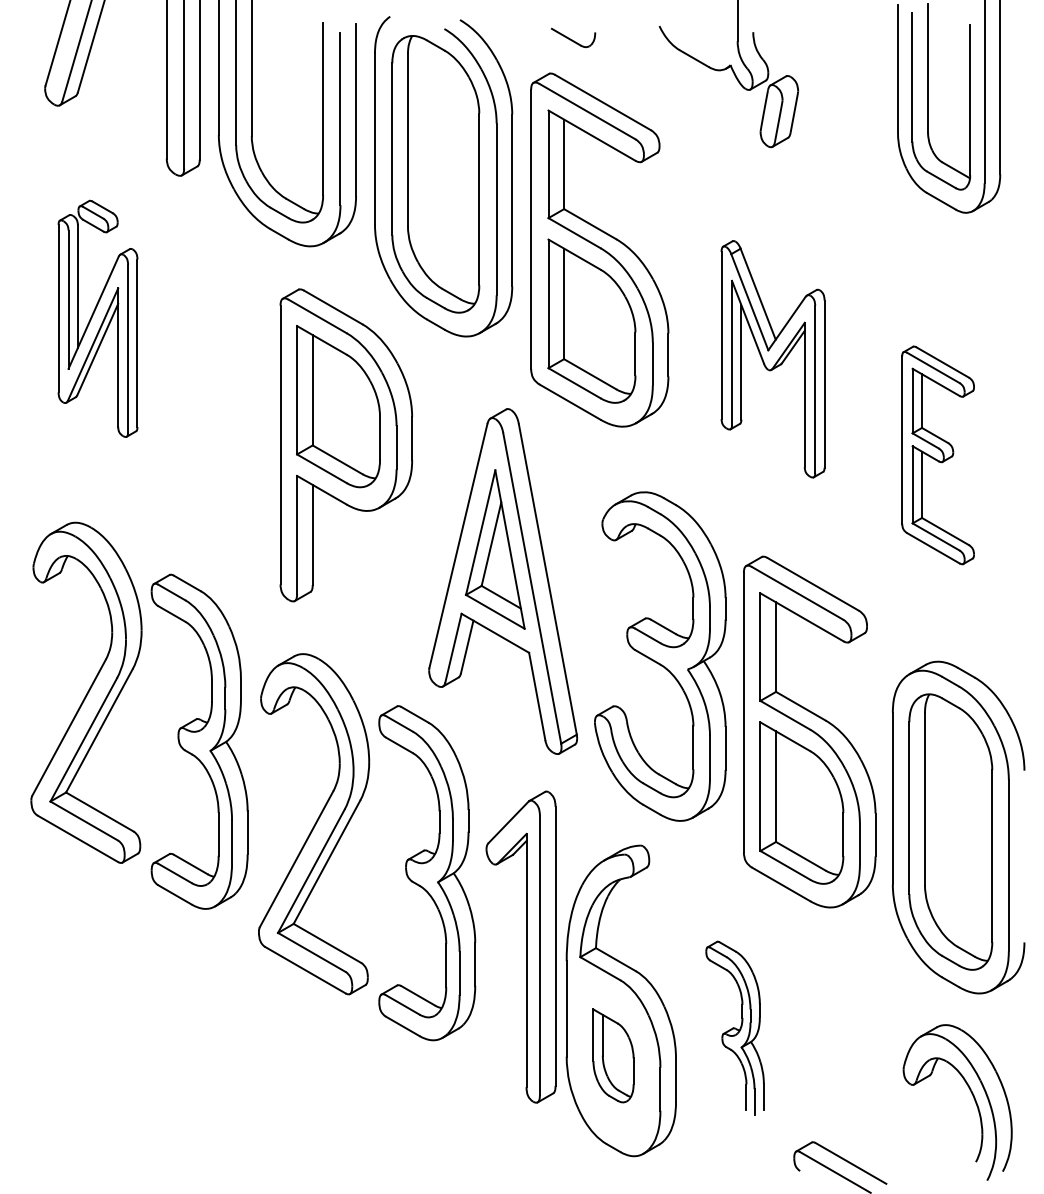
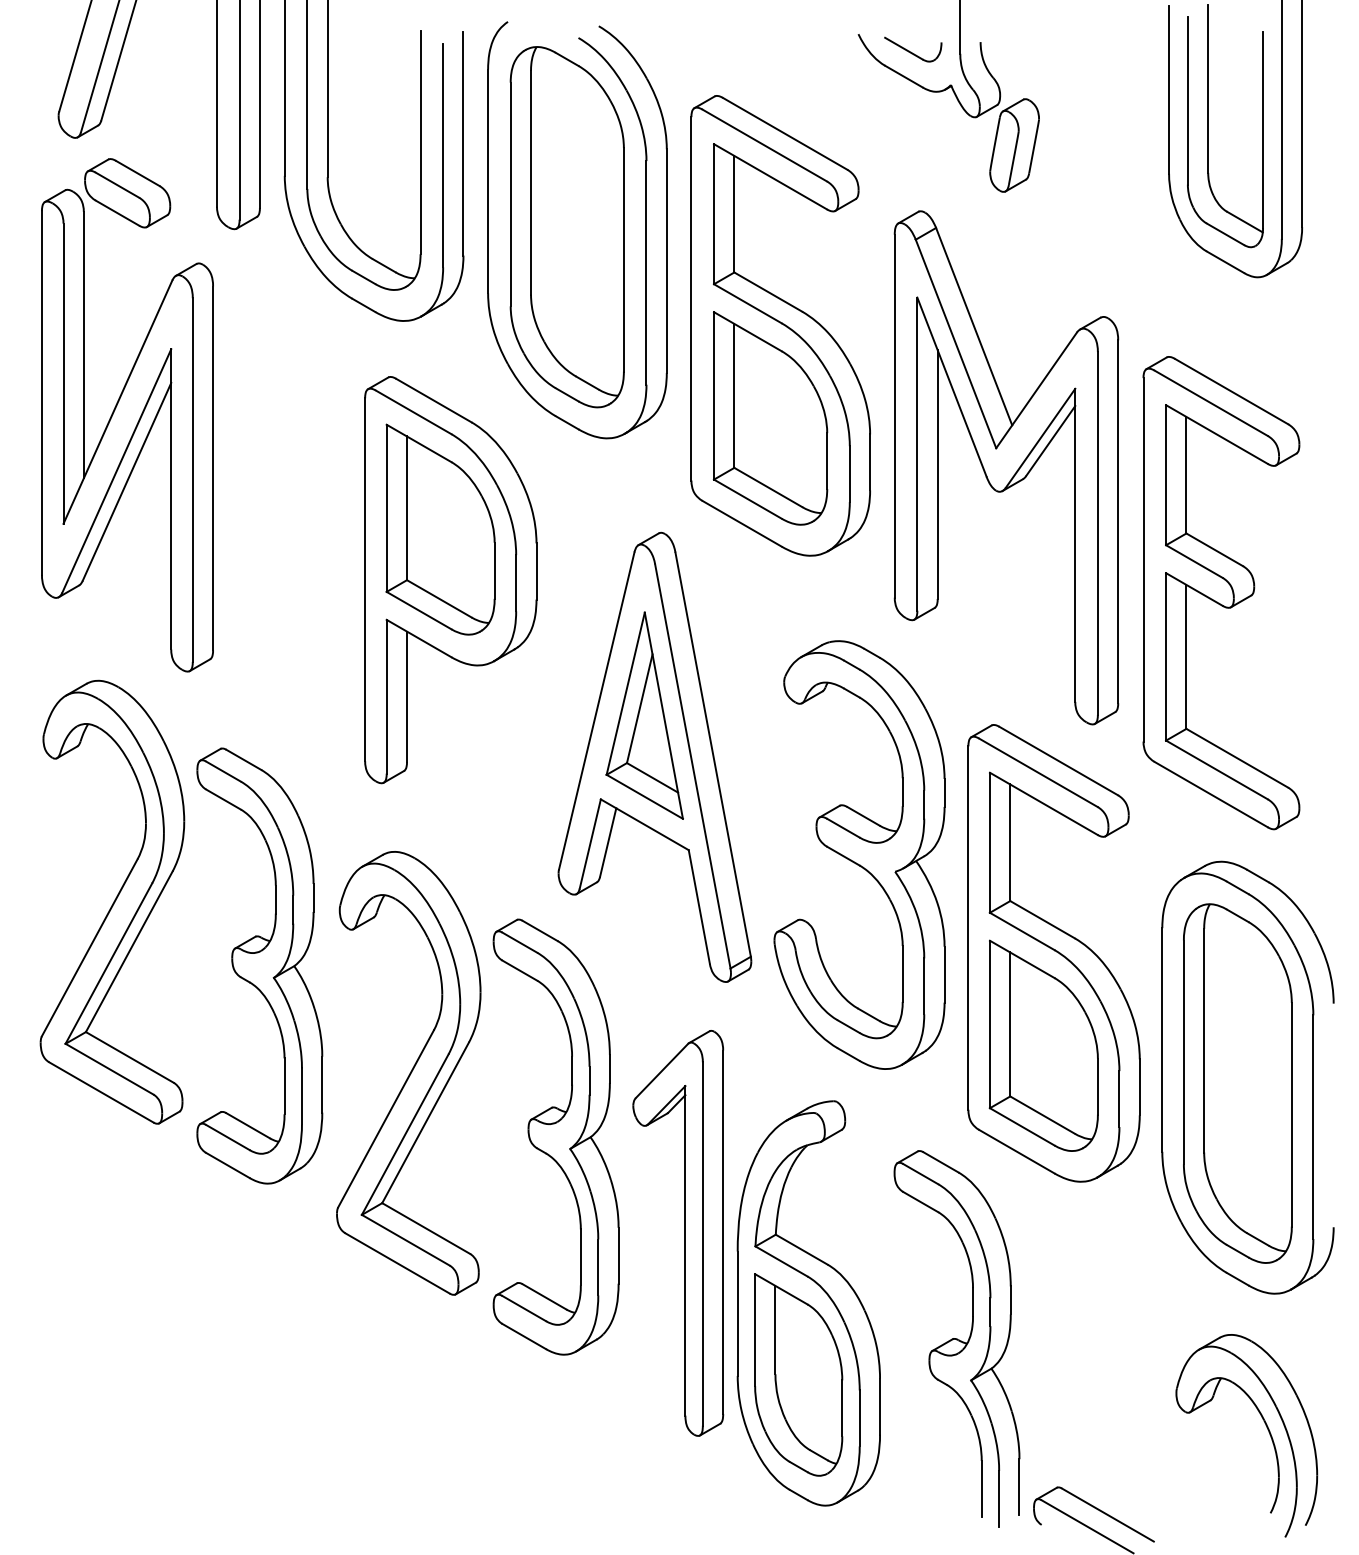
part: (573, 37) -> (913, 49), moved
part: (97, 318) -> (126, 414), size x1.67
part: (772, 359) -> (1005, 468), size x1.67
part: (937, 455) -> (1220, 593), size x1.67
part: (734, 1028) -> (956, 1339), size x1.67
part: (613, 1055) -> (798, 1374), size x1.67

